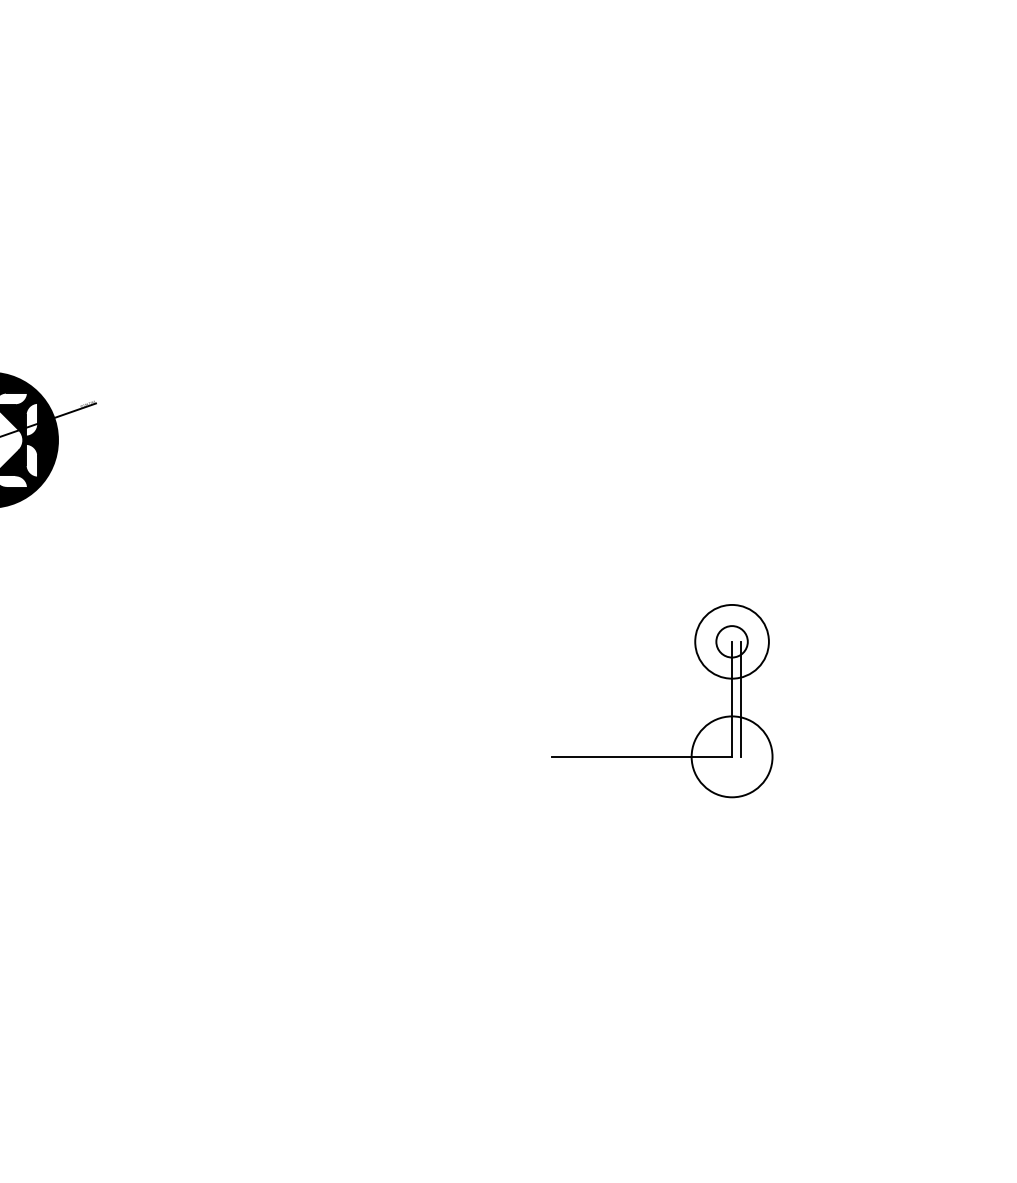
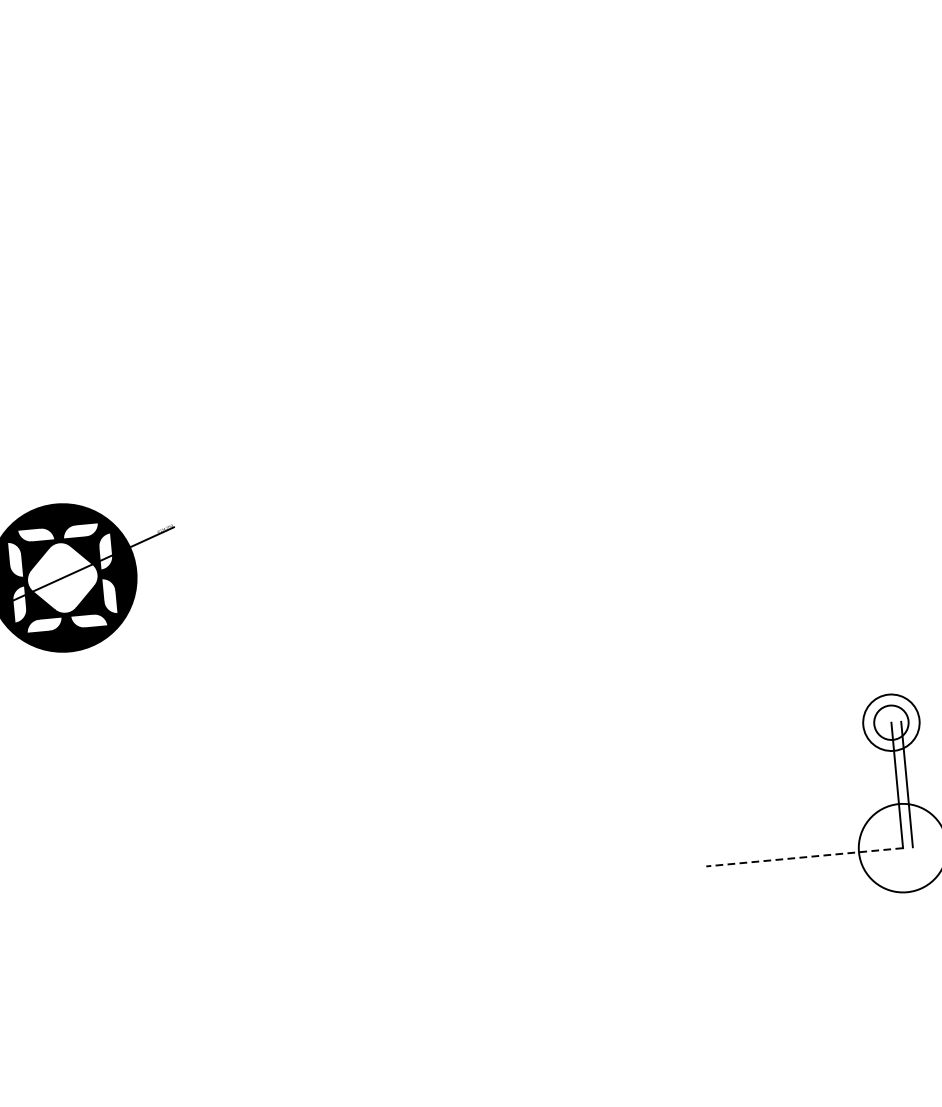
circle: (731, 641) -> (890, 722), size x0.7
line: (641, 756) -> (804, 856), solid -> dashed

